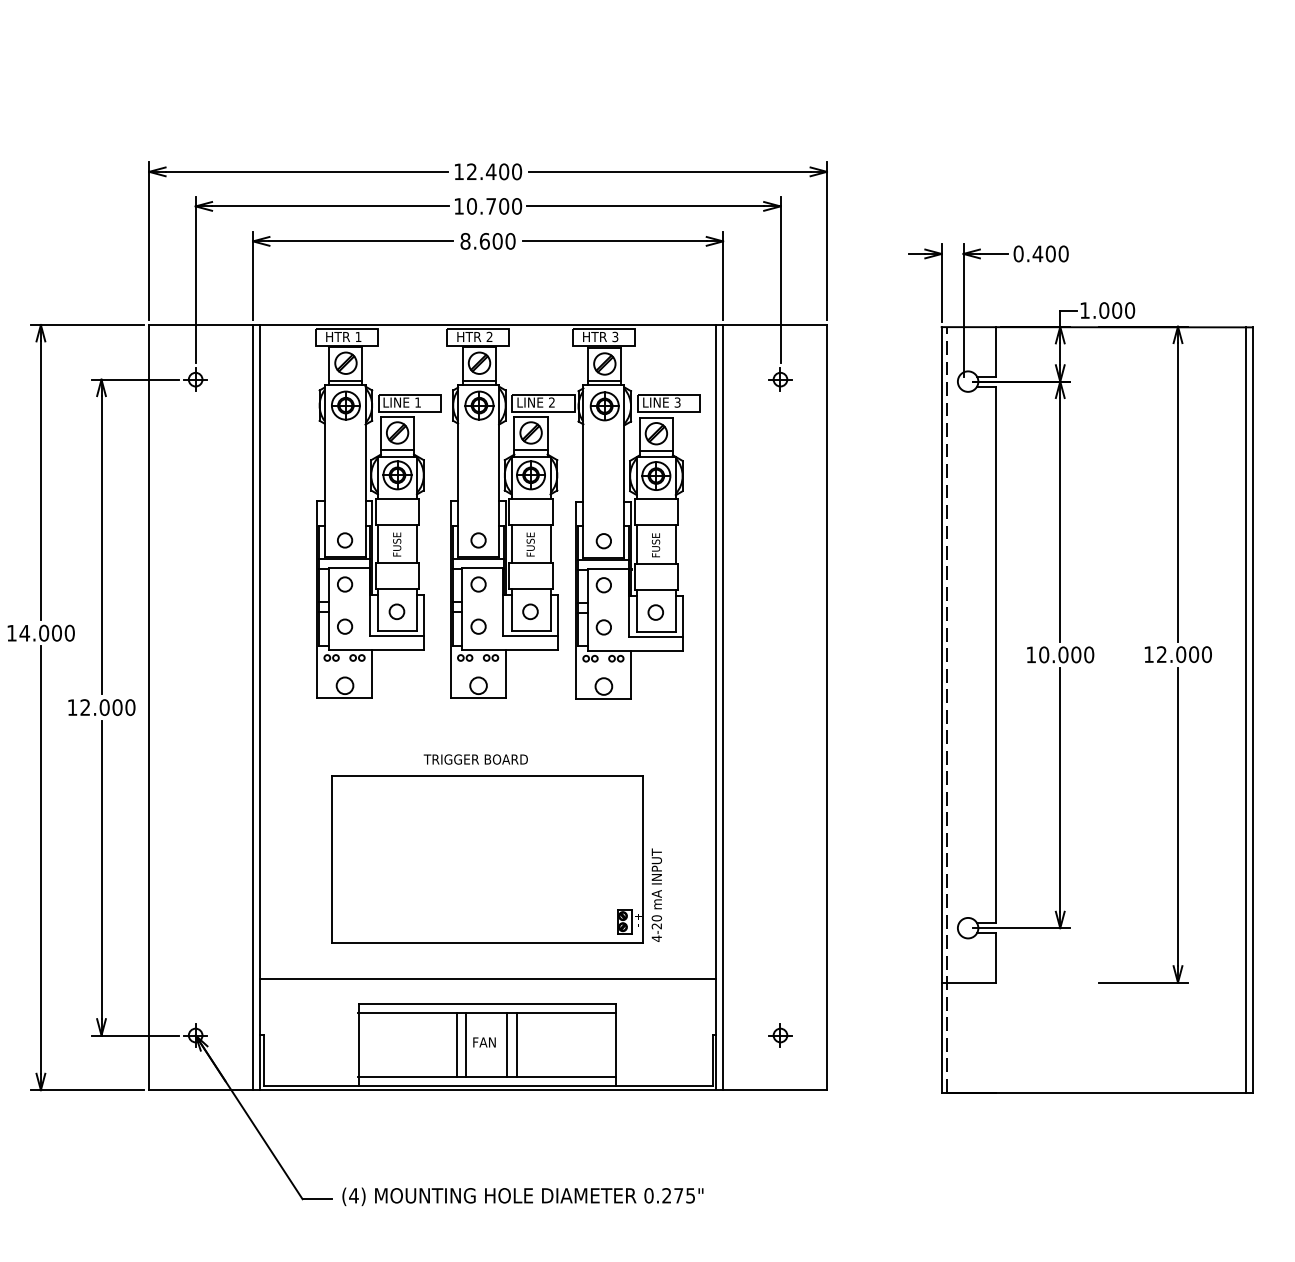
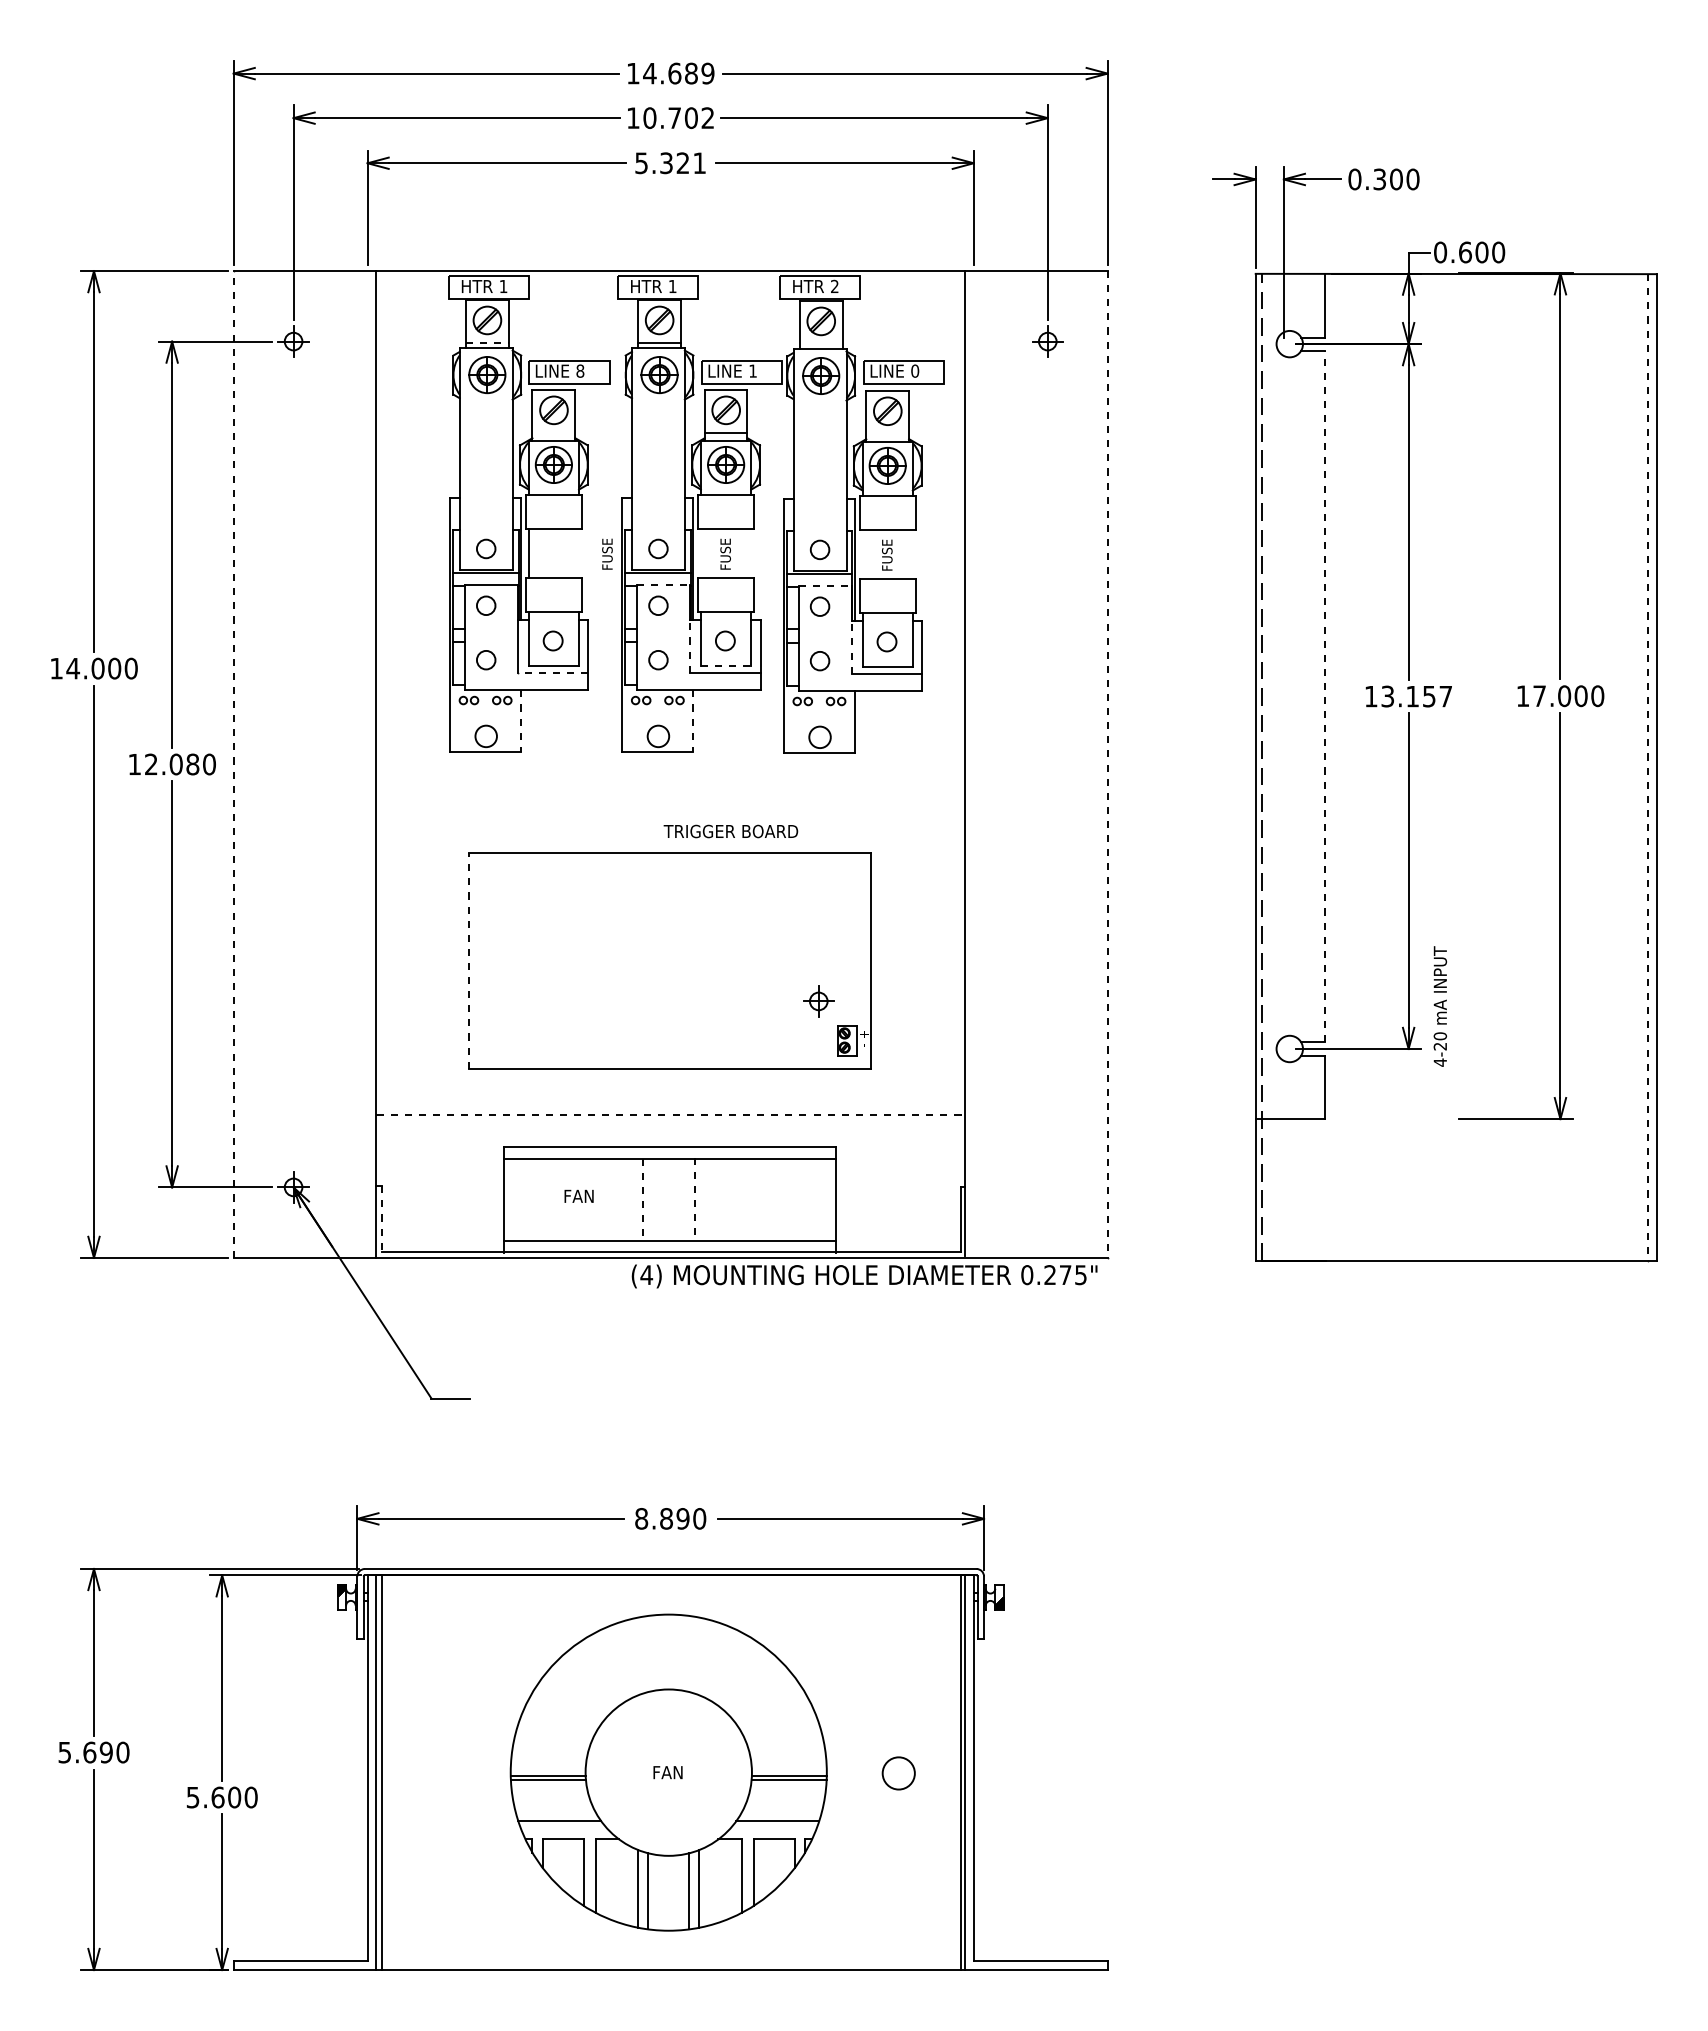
text: (494, 171) -> (678, 73), 12.400 -> 14.689
text: (516, 205) -> (707, 117), 10.700 -> 10.702
text: (487, 241) -> (670, 163), 8.600 -> 5.321
text: (1037, 253) -> (1379, 179), 0.400 -> 0.300
text: (1095, 310) -> (1453, 252), 1.000 -> 0.600
text: (489, 336) -> (672, 285), 2 -> 1
text: (615, 336) -> (834, 286), 3 -> 2
line: (346, 380) -> (487, 342), solid -> dashed
line: (604, 381) -> (820, 343), removed
text: (418, 402) -> (580, 370), 1 -> 8
text: (551, 402) -> (752, 370), 2 -> 1
text: (677, 402) -> (915, 370), 3 -> 0
line: (397, 450) -> (553, 432), removed
line: (656, 450) -> (887, 433), removed
text: (397, 543) -> (607, 553), moved
line: (417, 543) -> (579, 552), removed
line: (511, 543) -> (700, 552), removed
line: (550, 543) -> (751, 552), removed
line: (636, 543) -> (862, 553), removed
line: (675, 543) -> (912, 553), removed
line: (483, 568) -> (664, 584), solid -> dashed
line: (608, 568) -> (825, 585), solid -> dashed
line: (503, 615) -> (690, 645), solid -> dashed
line: (628, 616) -> (851, 646), solid -> dashed
line: (531, 630) -> (726, 665), solid -> dashed
line: (396, 636) -> (552, 672), solid -> dashed
line: (995, 654) -> (1325, 696), solid -> dashed
text: (1066, 654) -> (1416, 696), 10.000 -> 13.157
text: (1161, 654) -> (1539, 695), 12.000 -> 17.000
line: (372, 674) -> (521, 721), solid -> dashed
line: (505, 674) -> (693, 721), solid -> dashed
text: (117, 707) -> (192, 764), 12.000 -> 12.080
line: (149, 707) -> (233, 764), solid -> dashed
line: (252, 707) -> (367, 764), removed
line: (722, 707) -> (973, 764), removed
line: (826, 708) -> (1107, 765), solid -> dashed
line: (1245, 710) -> (1647, 768), solid -> dashed
text: (475, 759) -> (730, 831), moved
line: (332, 859) -> (469, 960), solid -> dashed
text: (656, 895) -> (1439, 1006), moved
line: (487, 979) -> (670, 1115), solid -> dashed
part: (780, 1035) -> (818, 1001), moved
text: (484, 1041) -> (578, 1195), moved
line: (456, 1044) -> (630, 1199), removed
line: (506, 1044) -> (694, 1199), solid -> dashed
line: (516, 1044) -> (707, 1199), removed
line: (466, 1045) -> (642, 1200), solid -> dashed
line: (263, 1060) -> (381, 1219), solid -> dashed
text: (522, 1196) -> (864, 1276), moved

